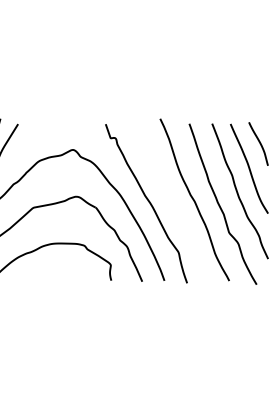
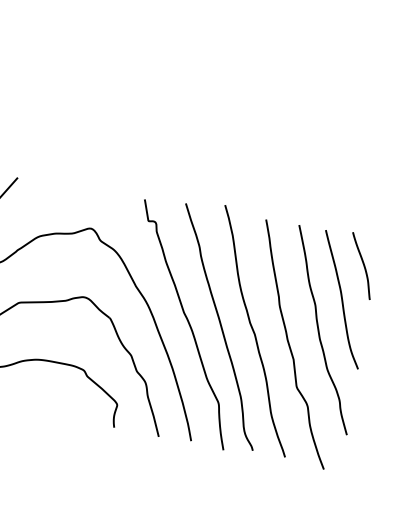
curve: (170, 200) -> (219, 326), added

